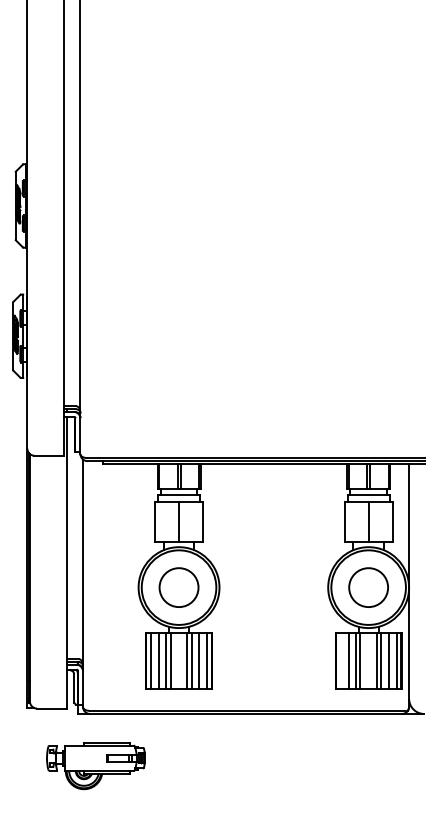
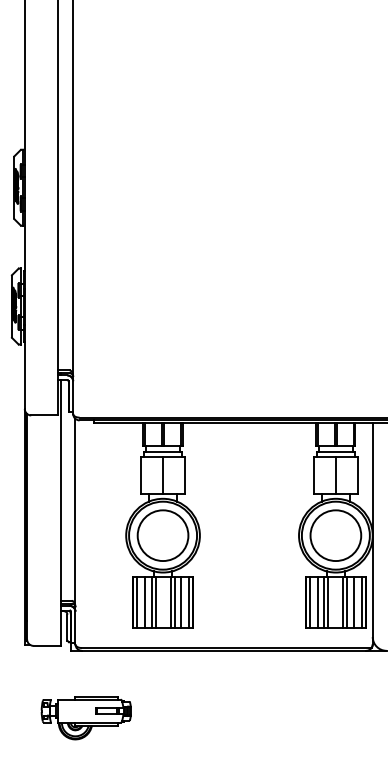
circle: (178, 587) -> (162, 535), size x1.43
circle: (368, 587) -> (335, 535), size x1.43
line: (340, 660) -> (310, 602), added
part: (95, 766) -> (85, 718), moved

